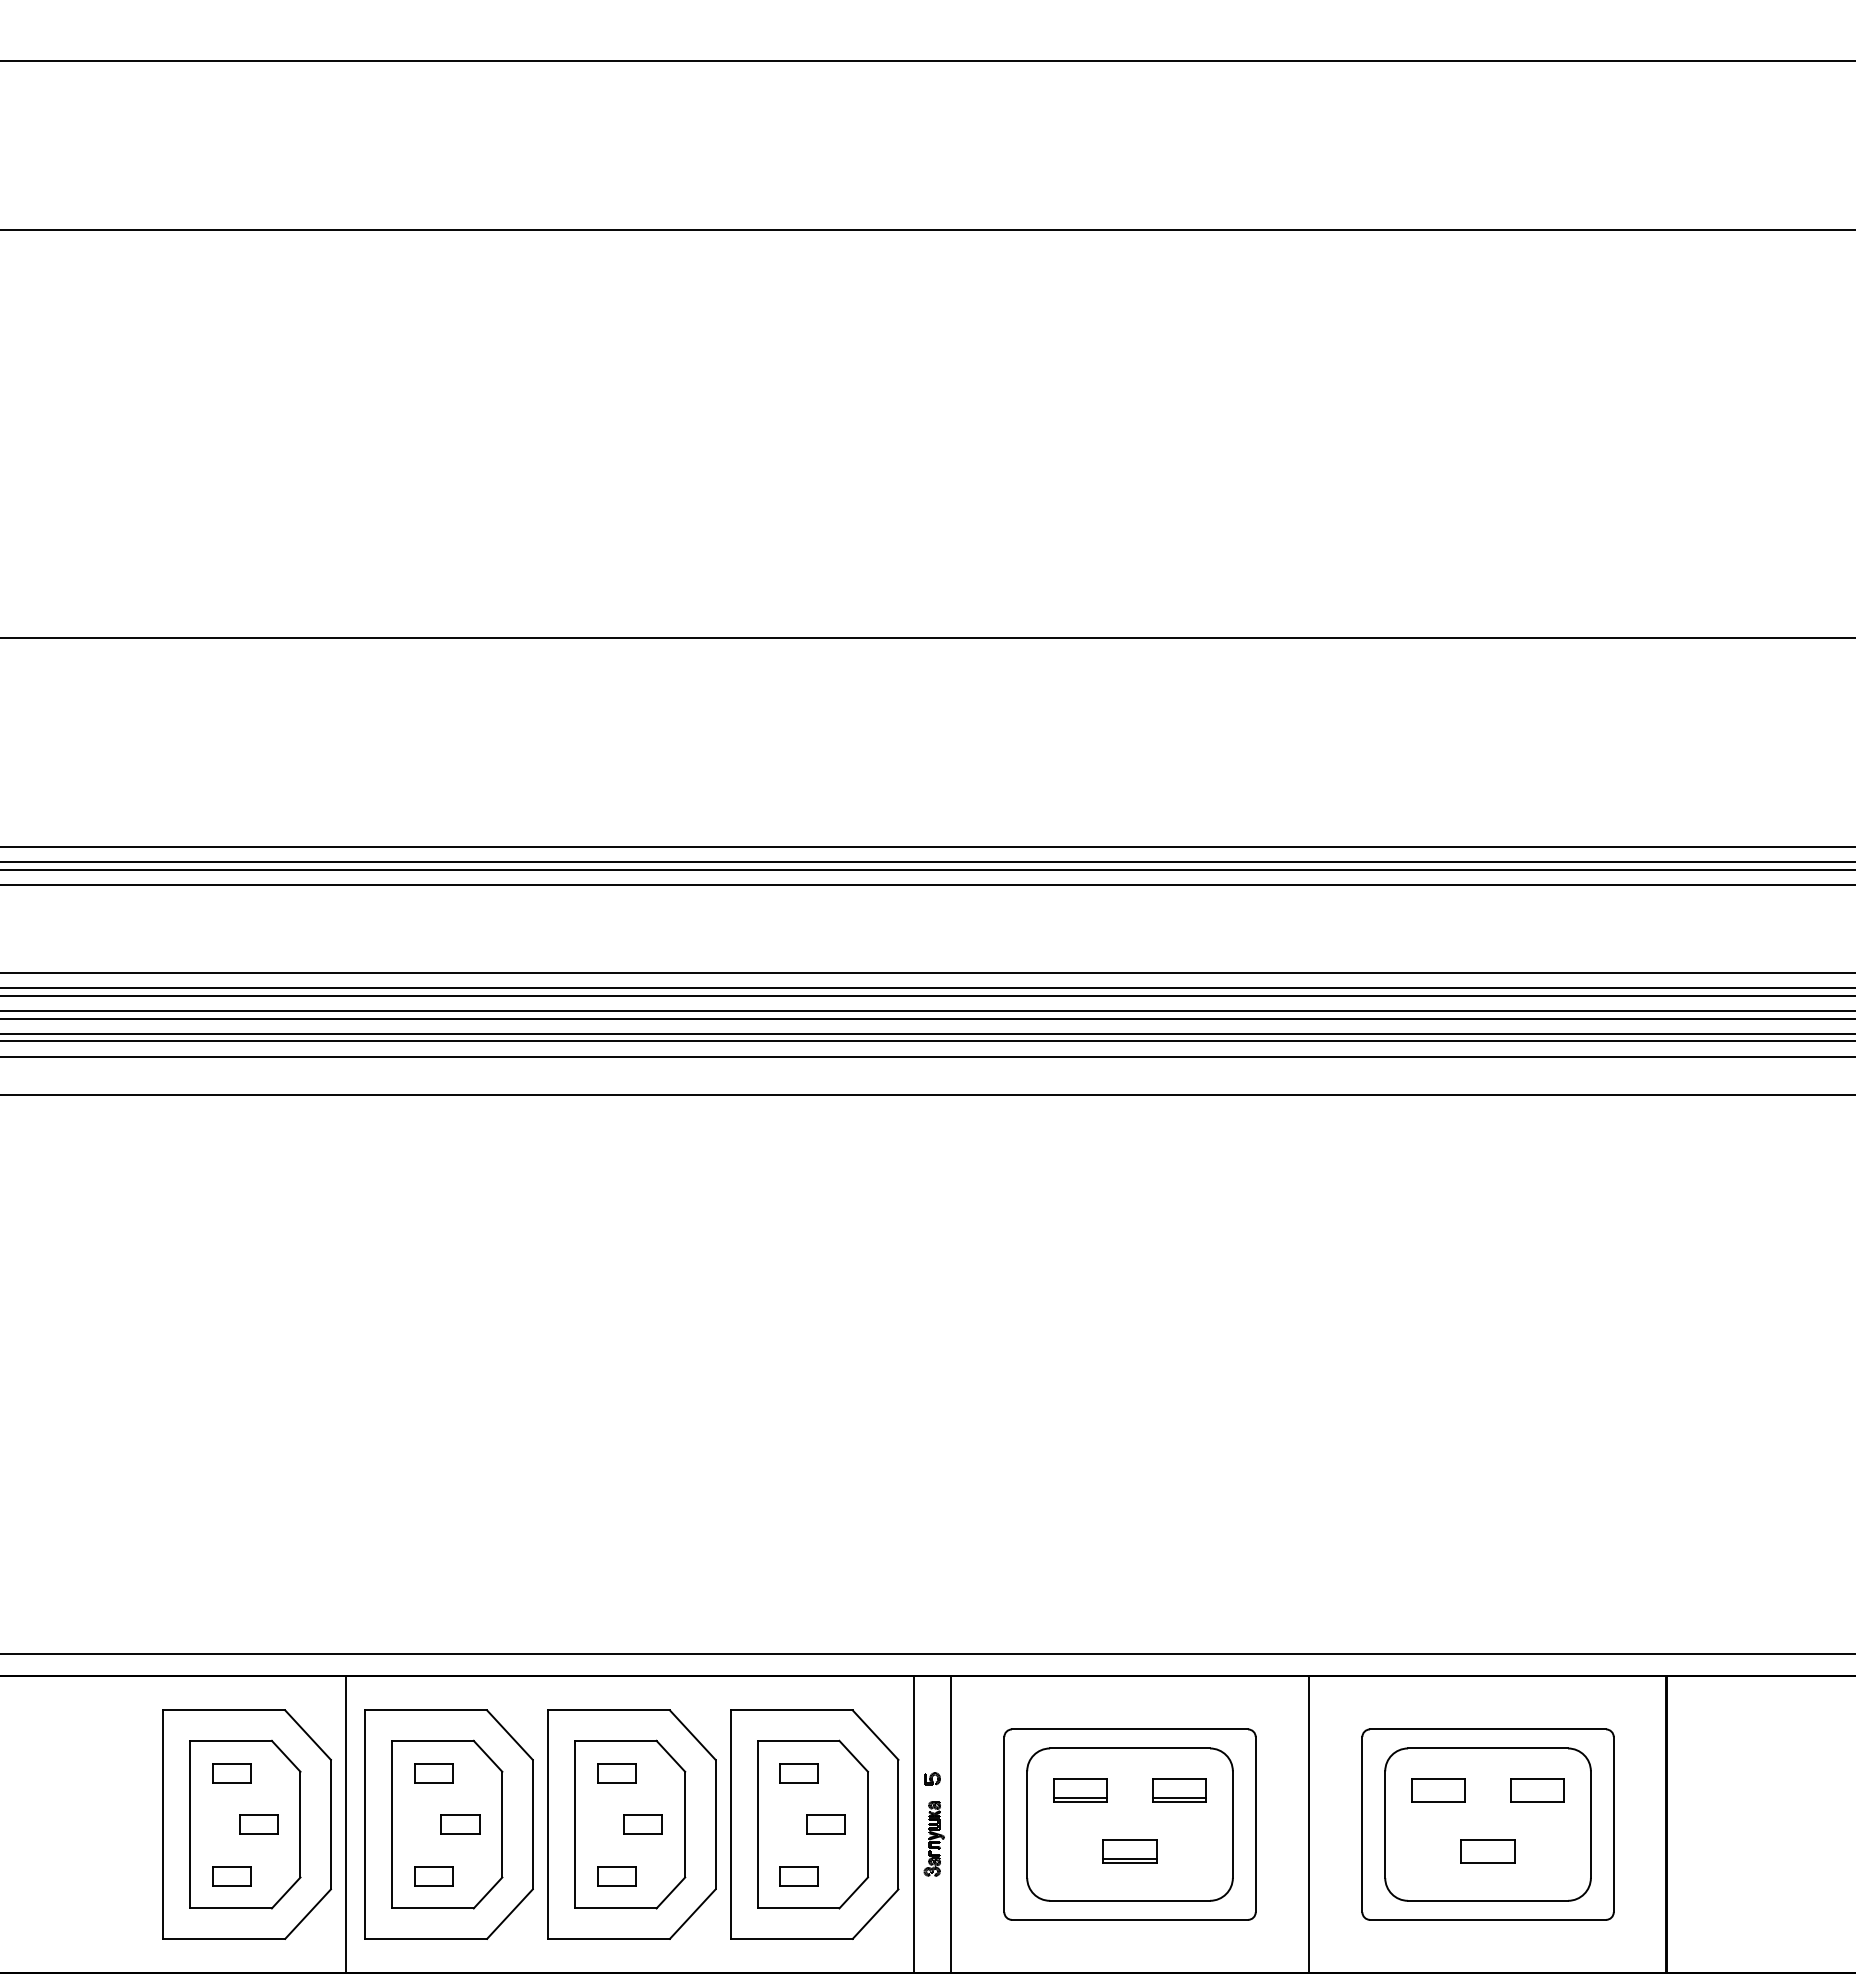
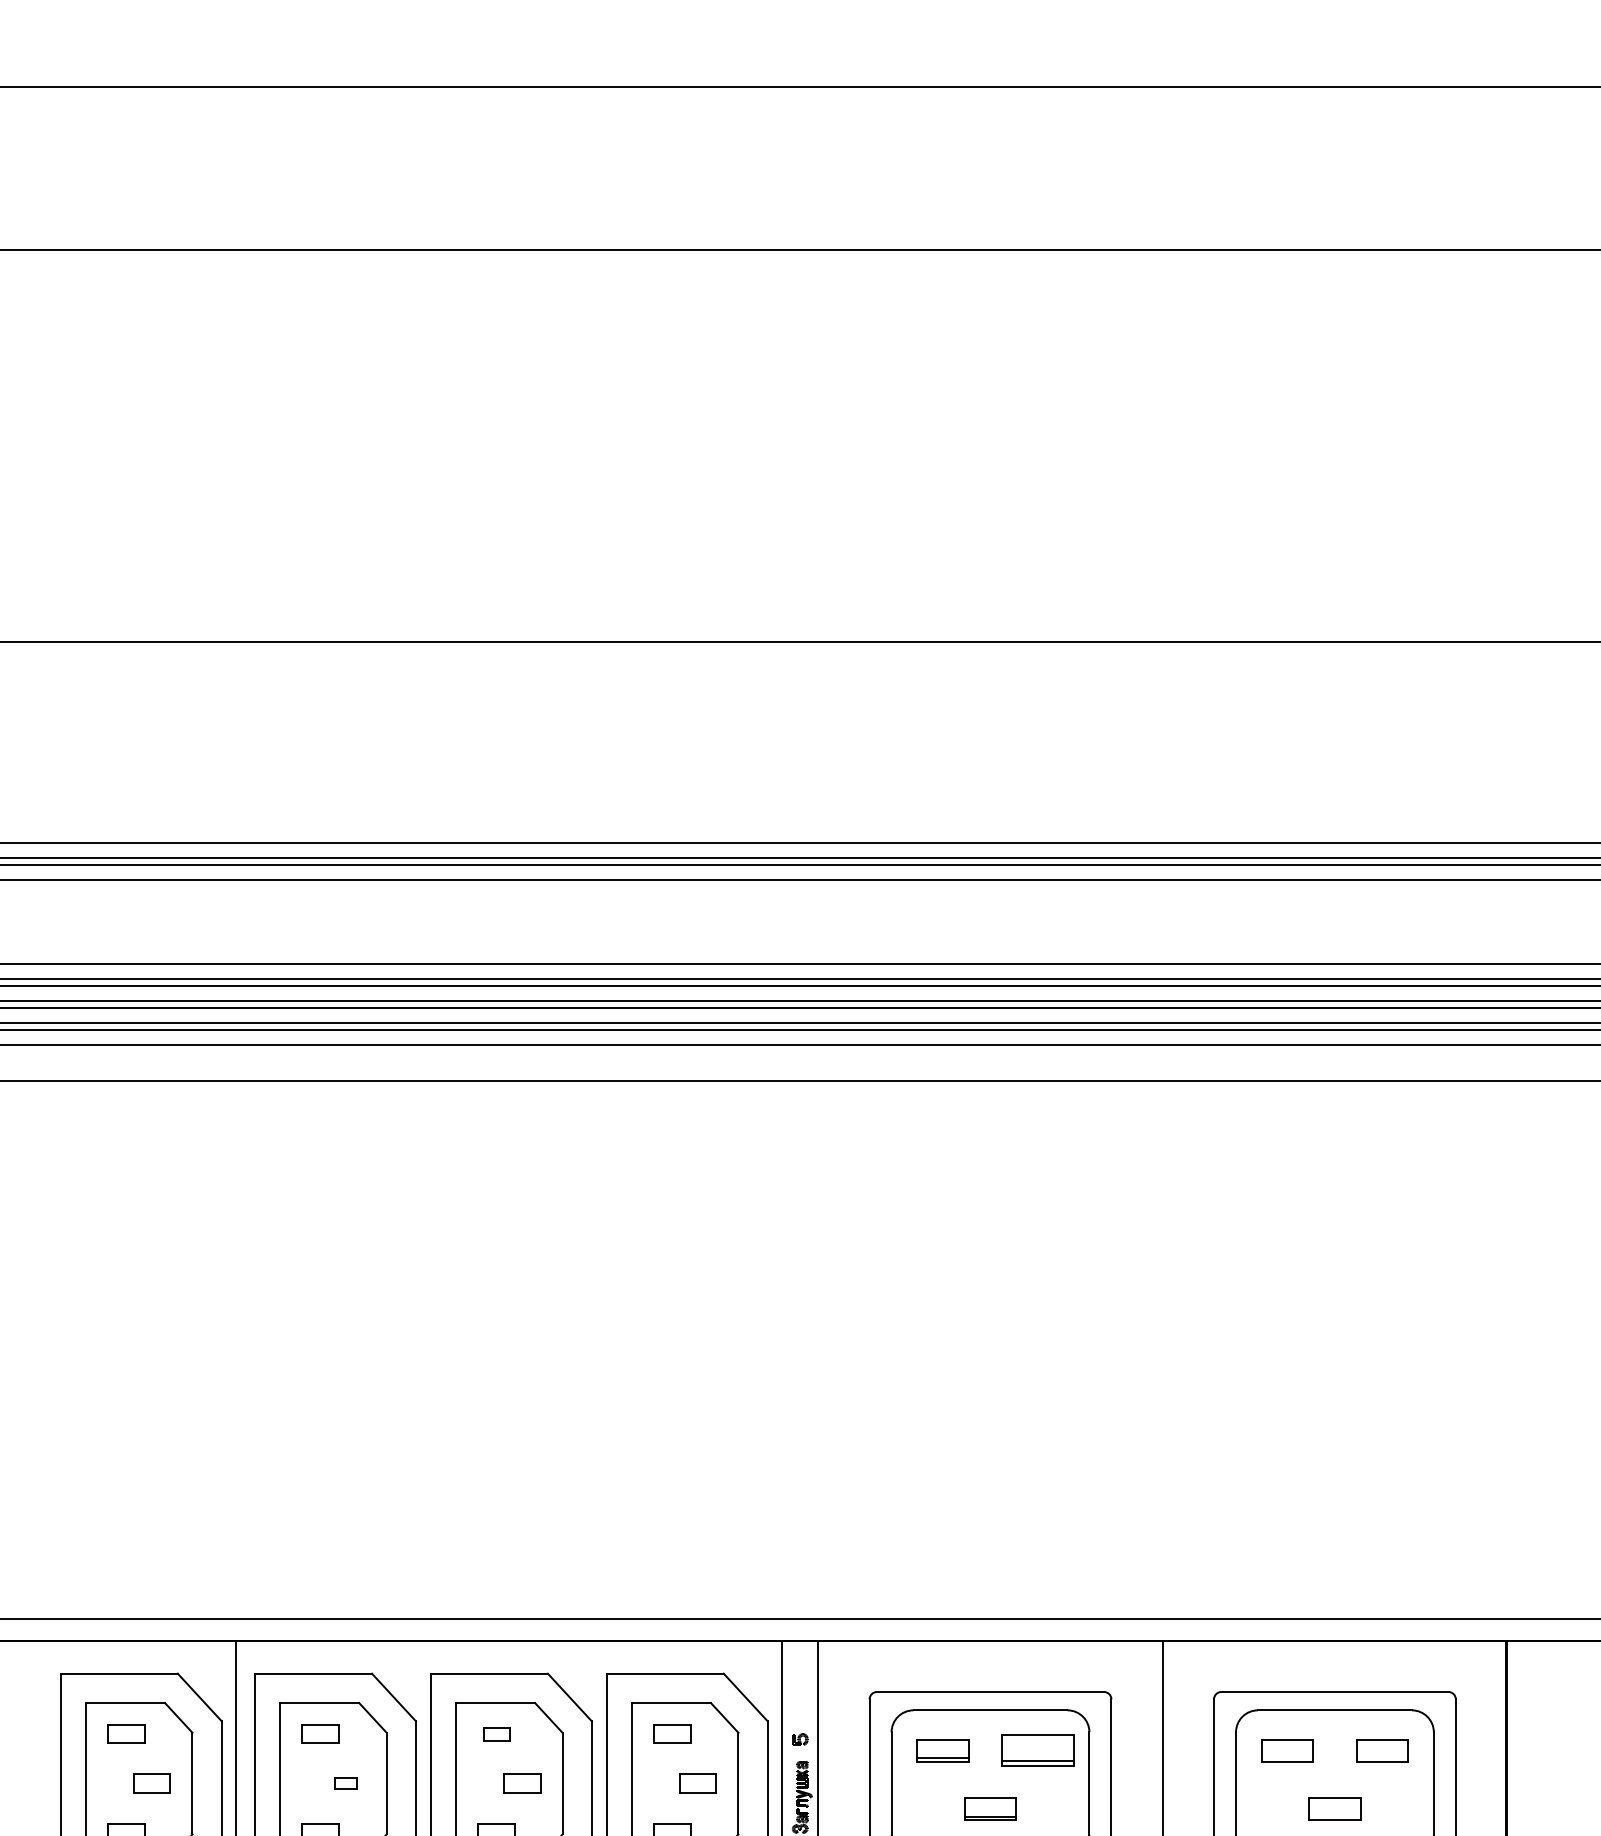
part: (616, 1773) -> (496, 1734), size x0.7
part: (1179, 1790) -> (1038, 1750), size x1.4
part: (460, 1824) -> (346, 1783), size x0.6

